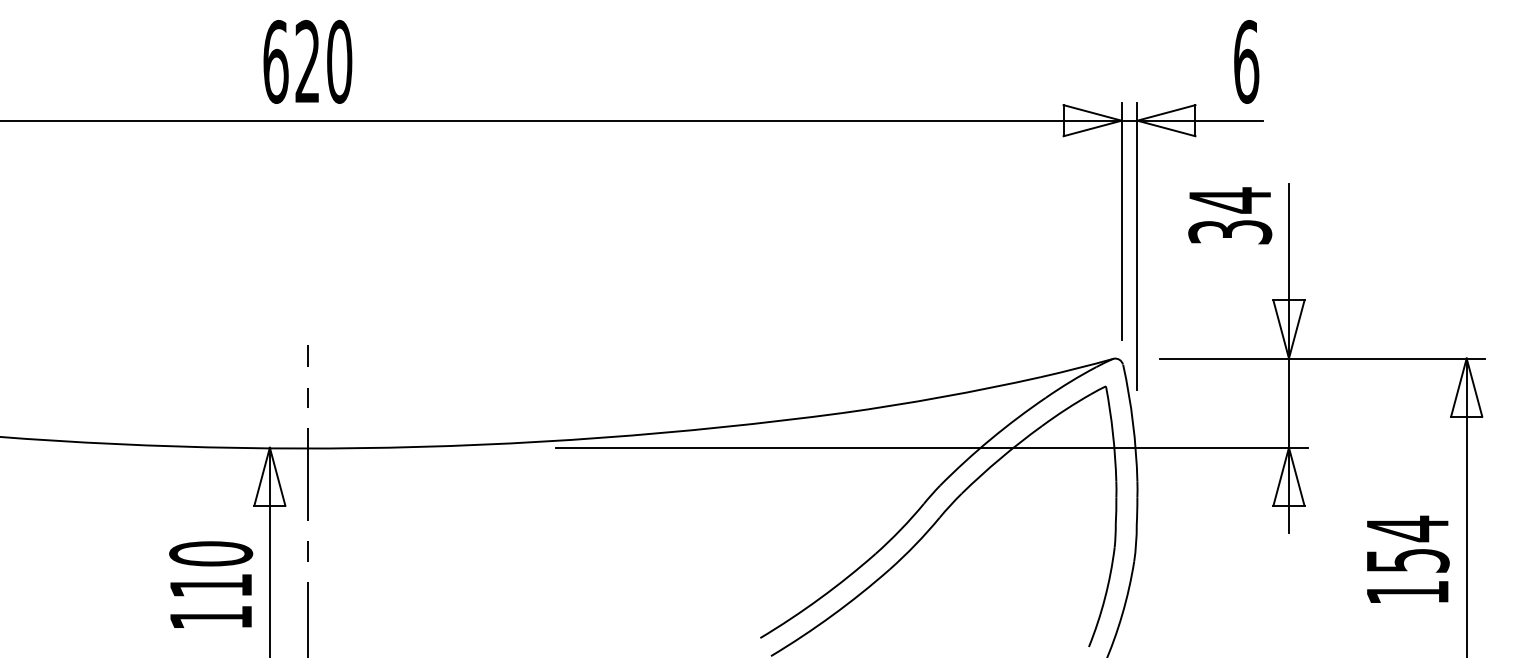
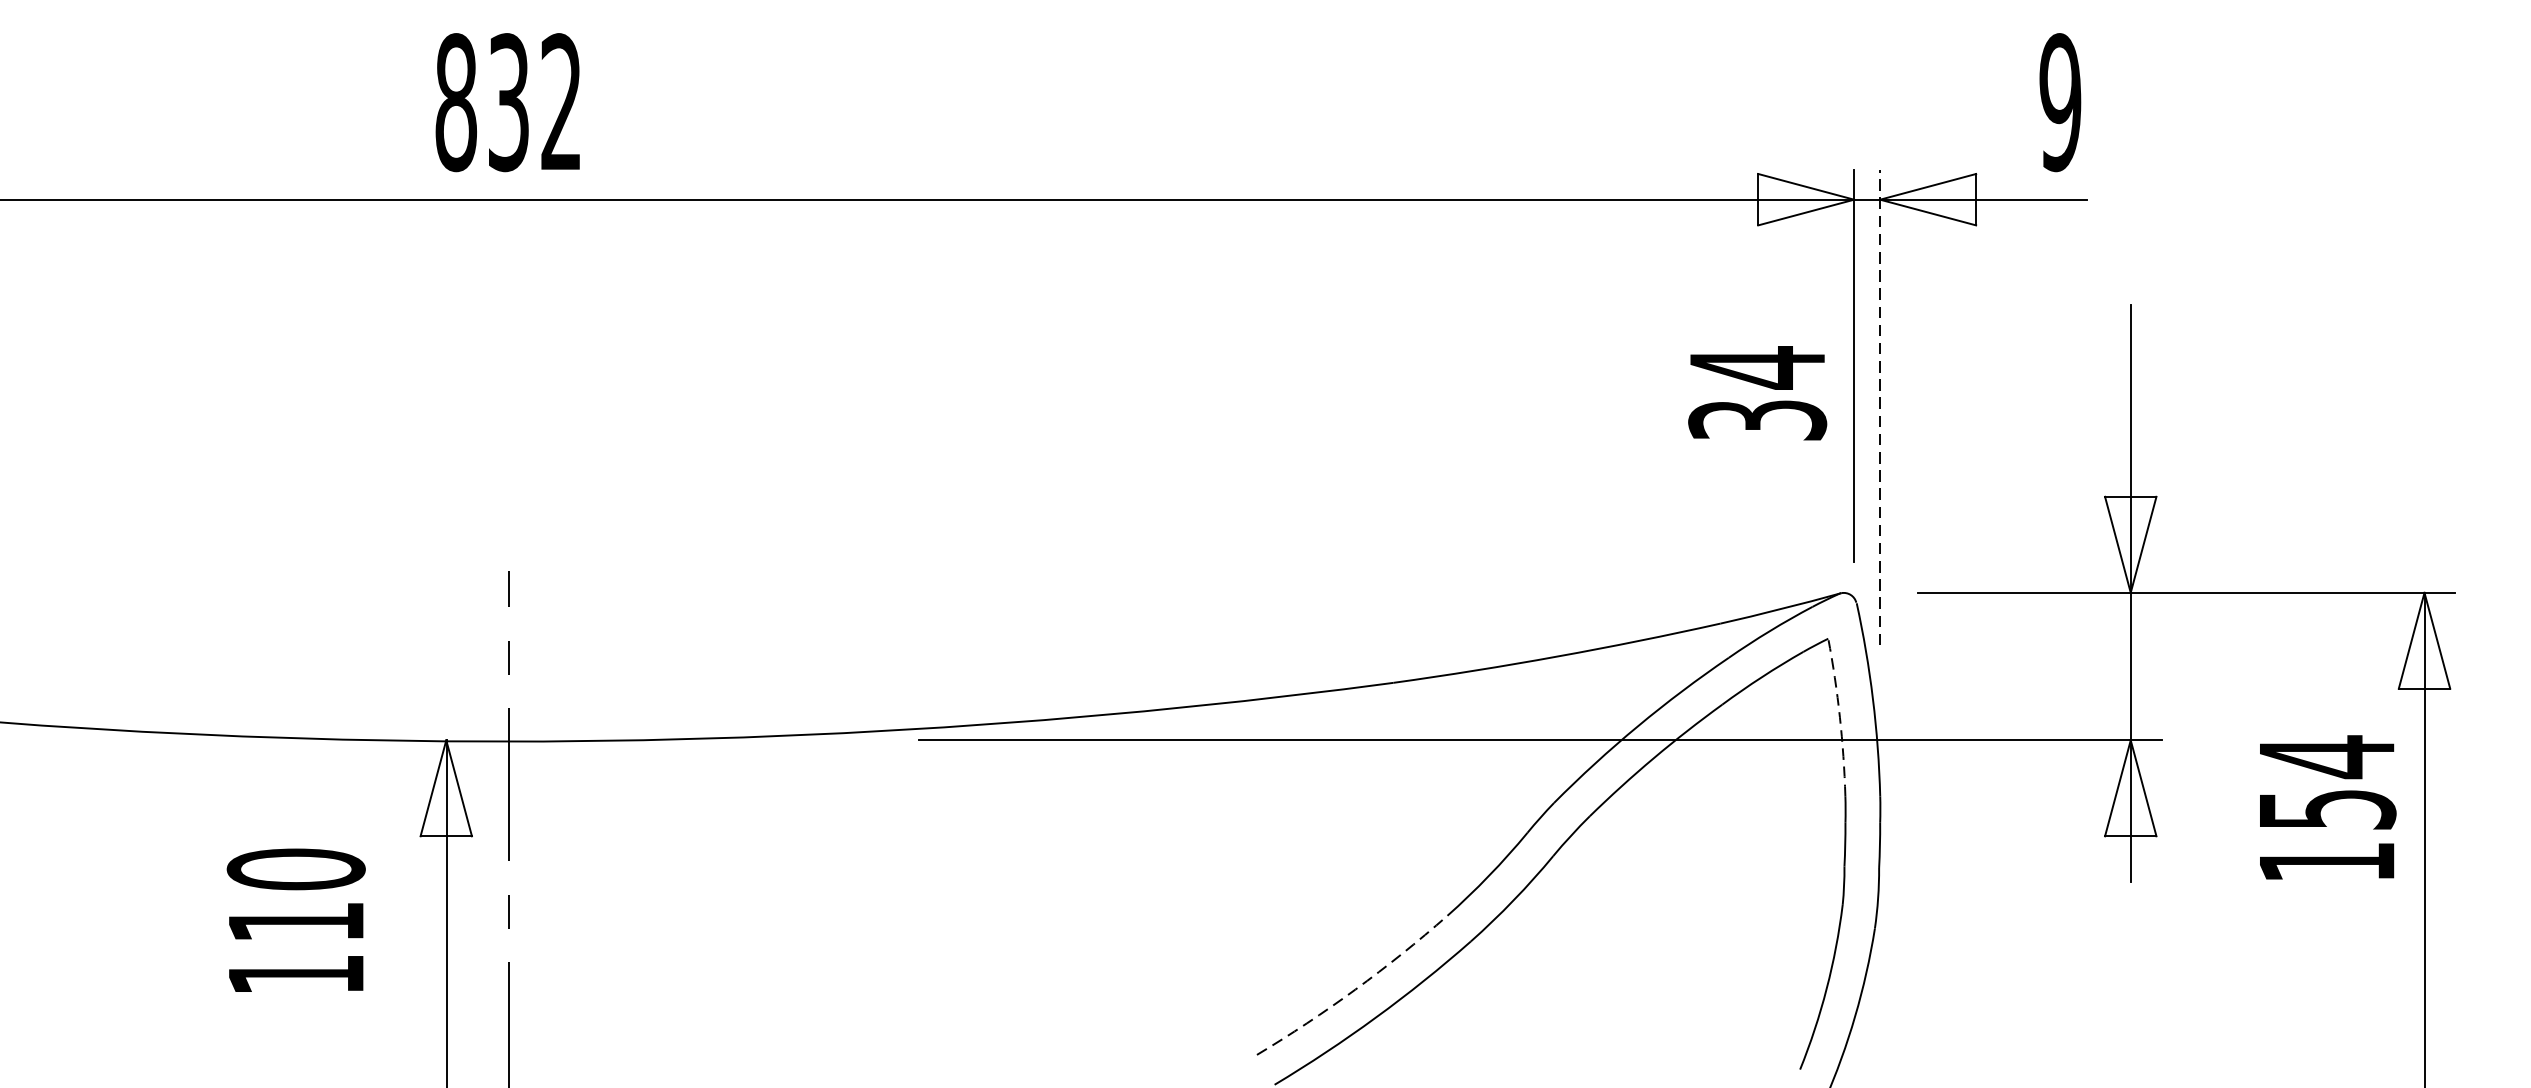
text: (307, 61) -> (508, 101), 620 -> 832
text: (1246, 61) -> (2060, 101), 6 -> 9
text: (1230, 215) -> (1758, 392), moved
line: (1137, 246) -> (1880, 407), solid -> dashed
arc: (1113, 433) -> (1840, 716), solid -> dashed
text: (1408, 558) -> (2328, 805), moved
text: (211, 584) -> (296, 920), moved
arc: (819, 598) -> (1354, 989), solid -> dashed

